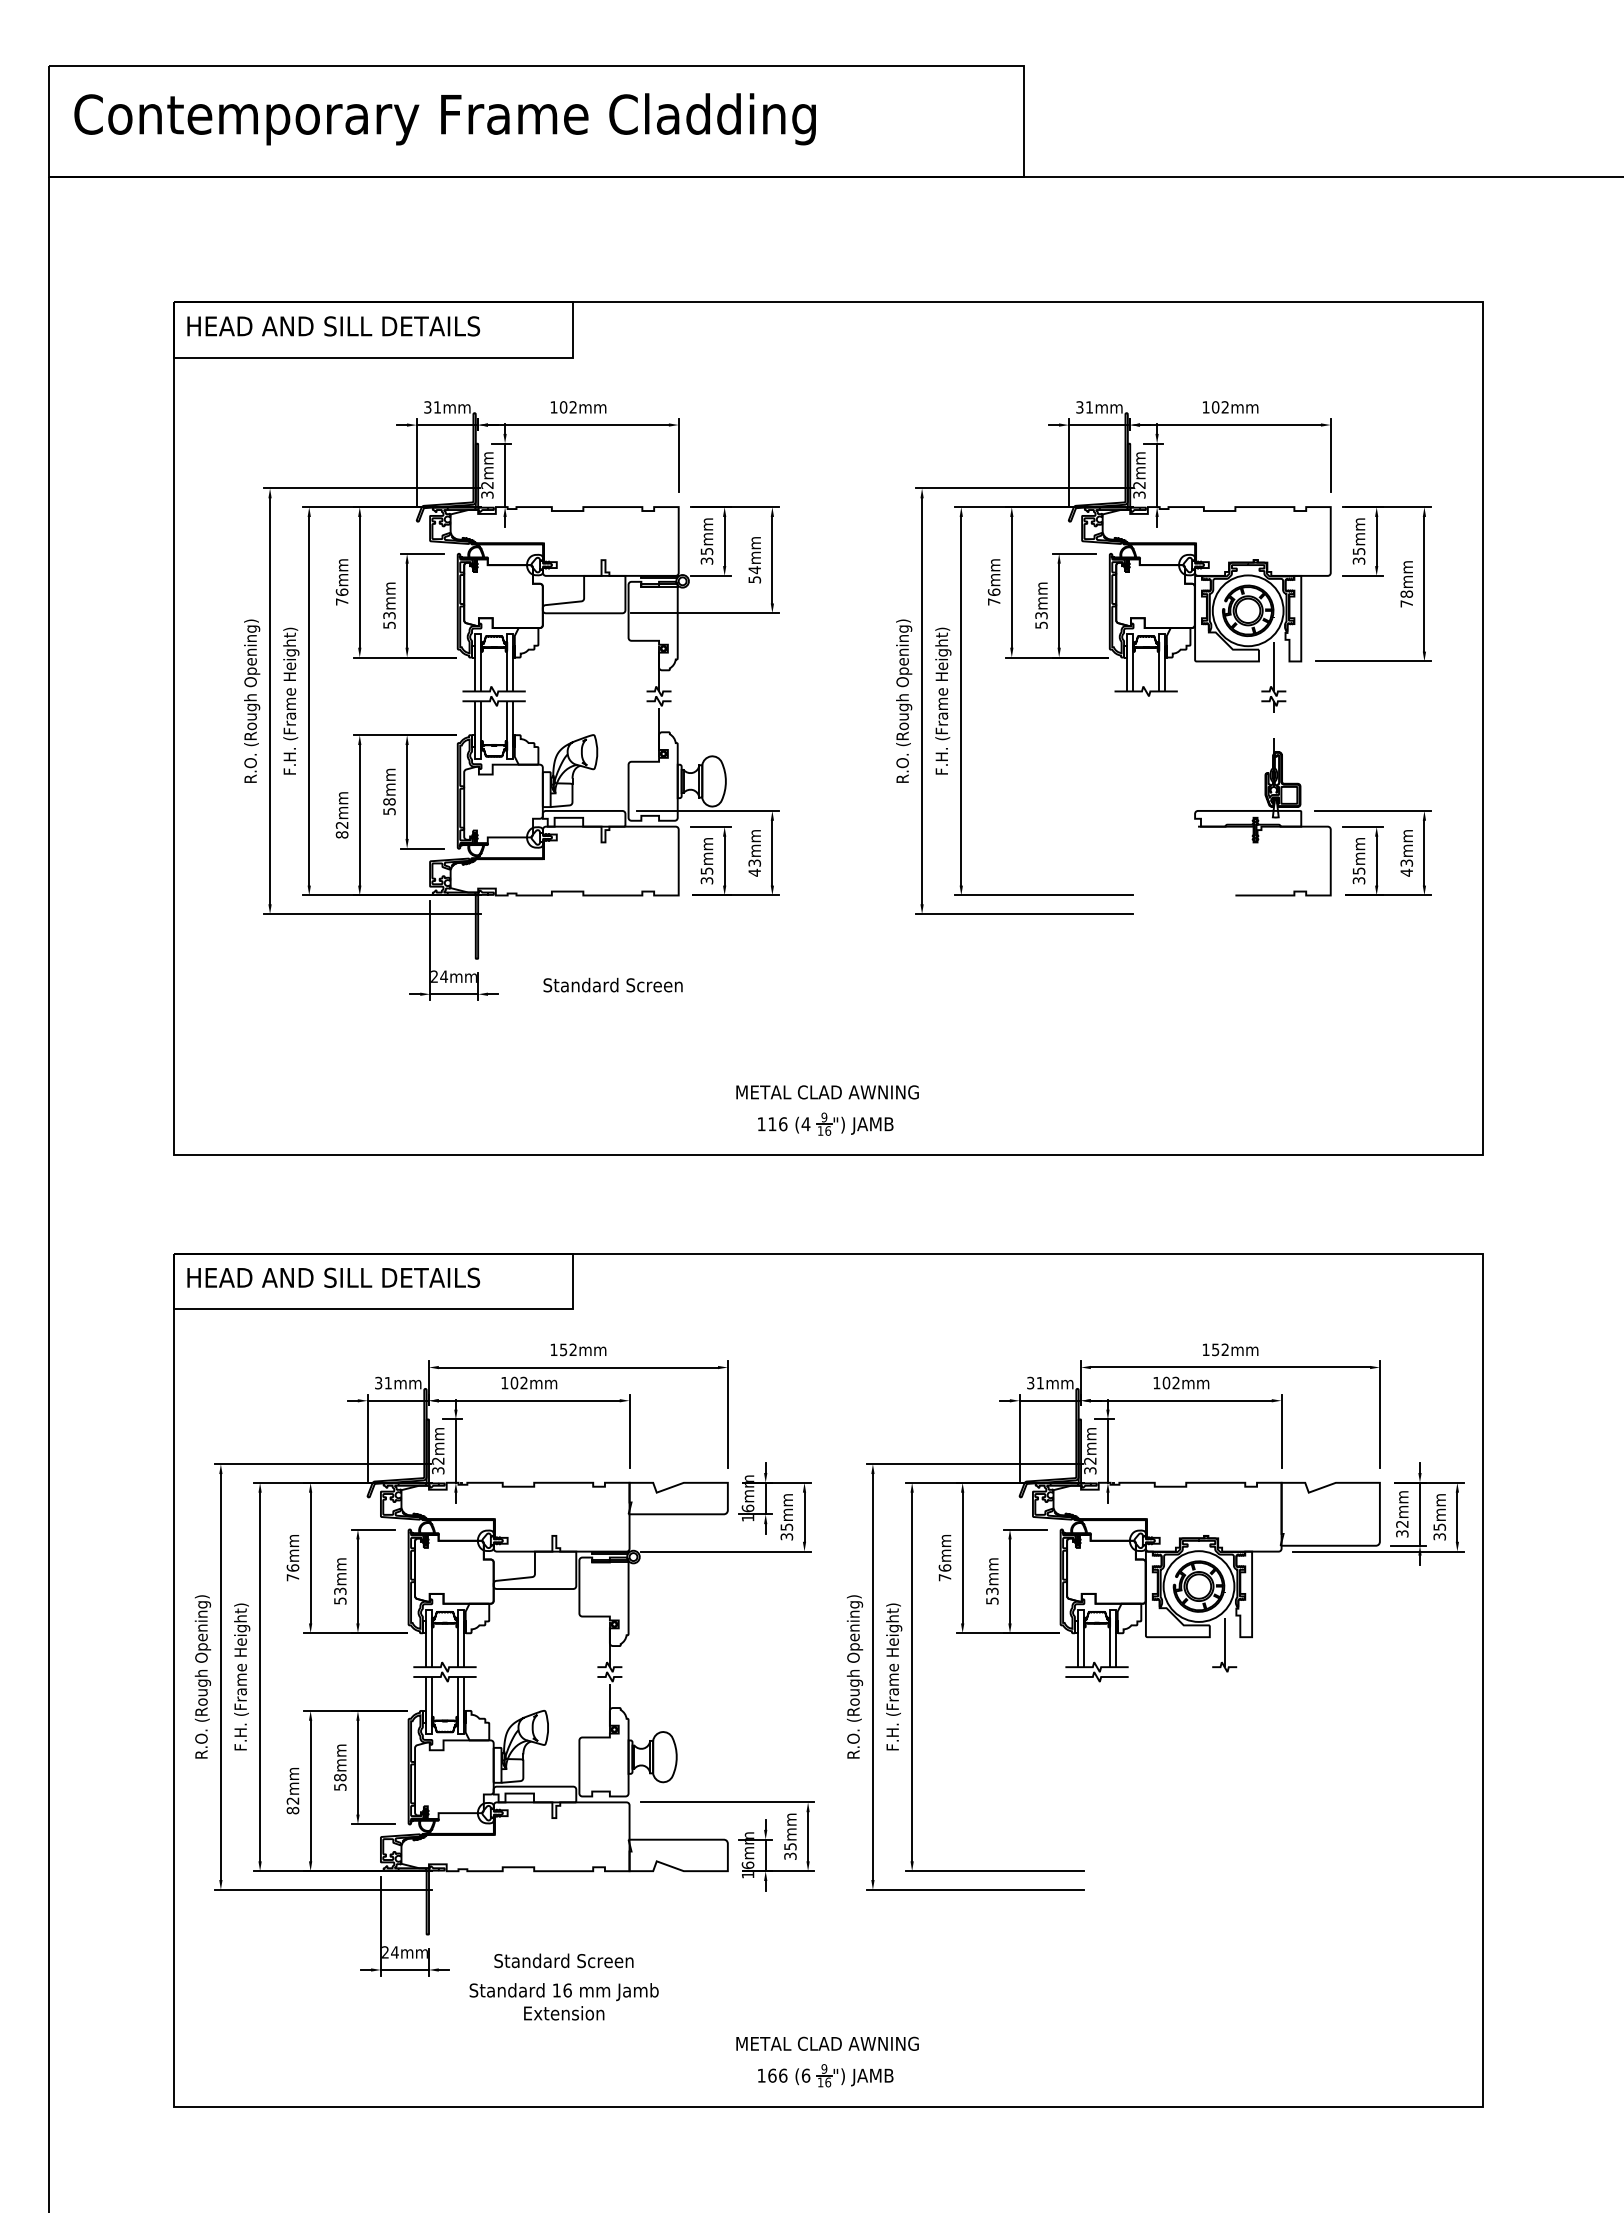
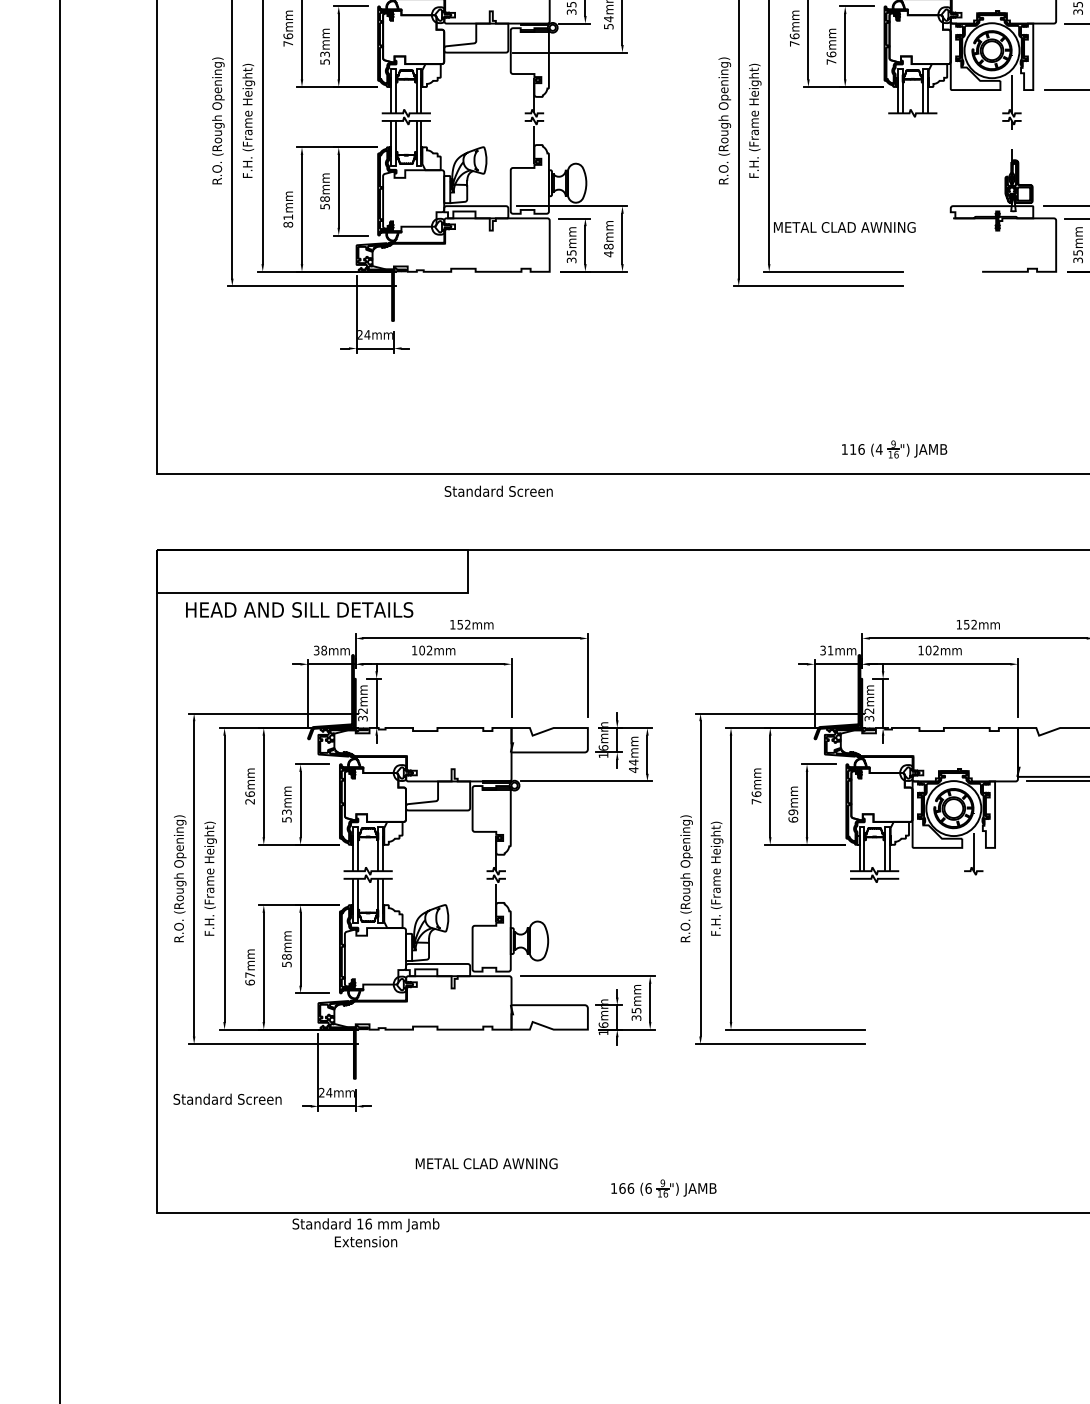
text: (1041, 619) -> (831, 57), 53mm -> 76mm
text: (341, 824) -> (287, 216), 82mm -> 81mm
text: (754, 862) -> (608, 246), 43mm -> 48mm
text: (612, 984) -> (498, 490), moved
text: (827, 1092) -> (844, 227), moved
part: (825, 1123) -> (894, 448), moved
text: (333, 1277) -> (299, 609), moved
text: (388, 1382) -> (324, 650), 31mm -> 38mm
text: (786, 1531) -> (633, 765), 35mm -> 44mm
text: (292, 1577) -> (249, 801), 76mm -> 26mm
text: (992, 1595) -> (793, 815), 53mm -> 69mm
text: (292, 1805) -> (249, 978), 82mm -> 67mm
text: (563, 1960) -> (227, 1099), moved
text: (563, 2001) -> (365, 1232), moved
text: (827, 2043) -> (486, 1163), moved

